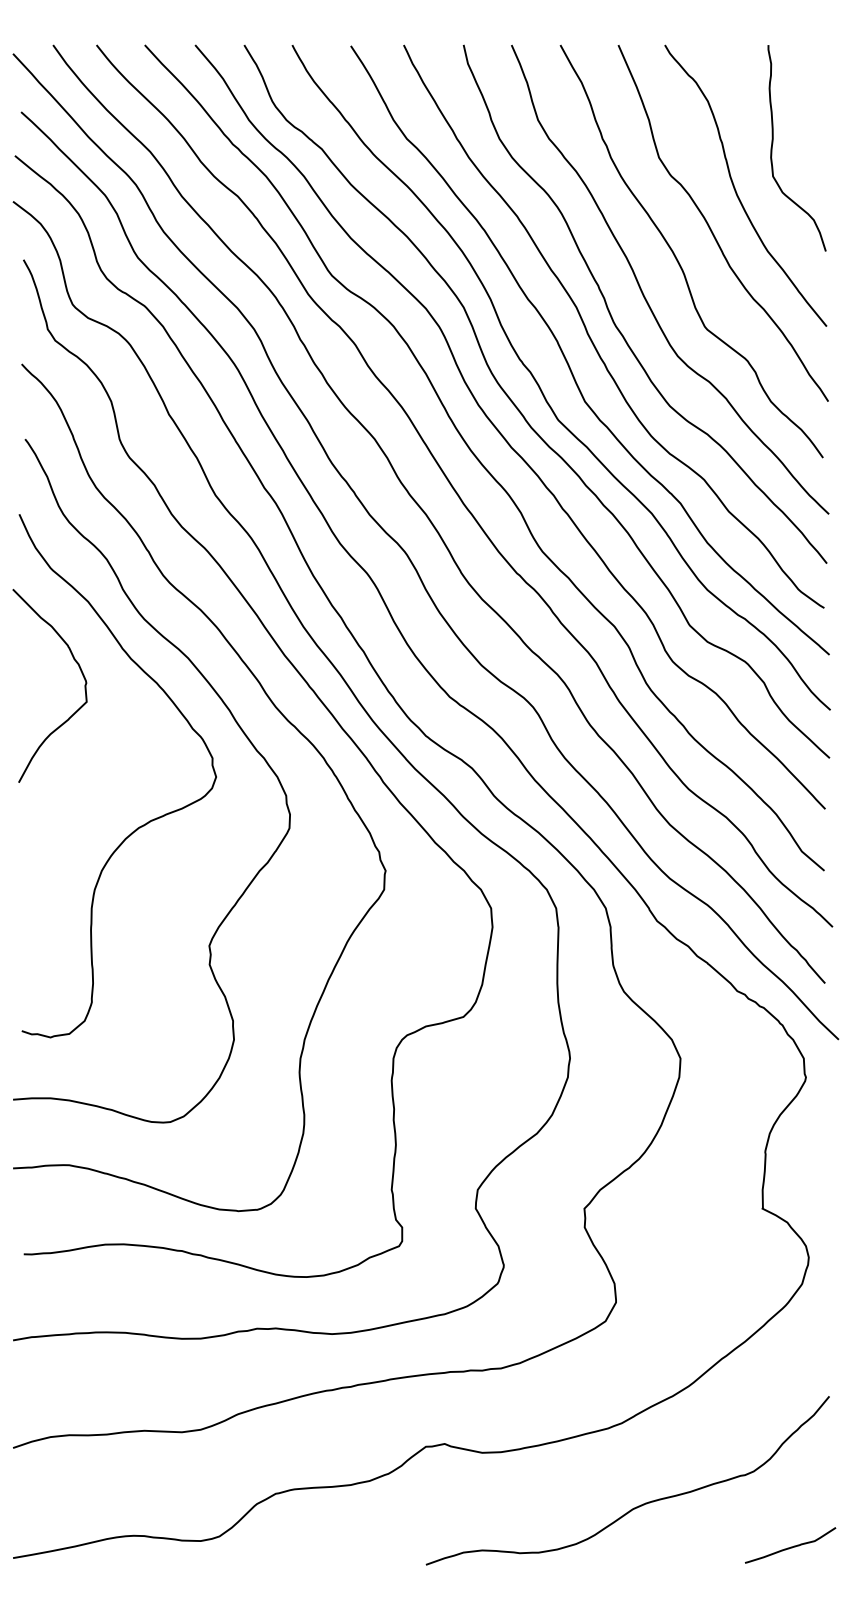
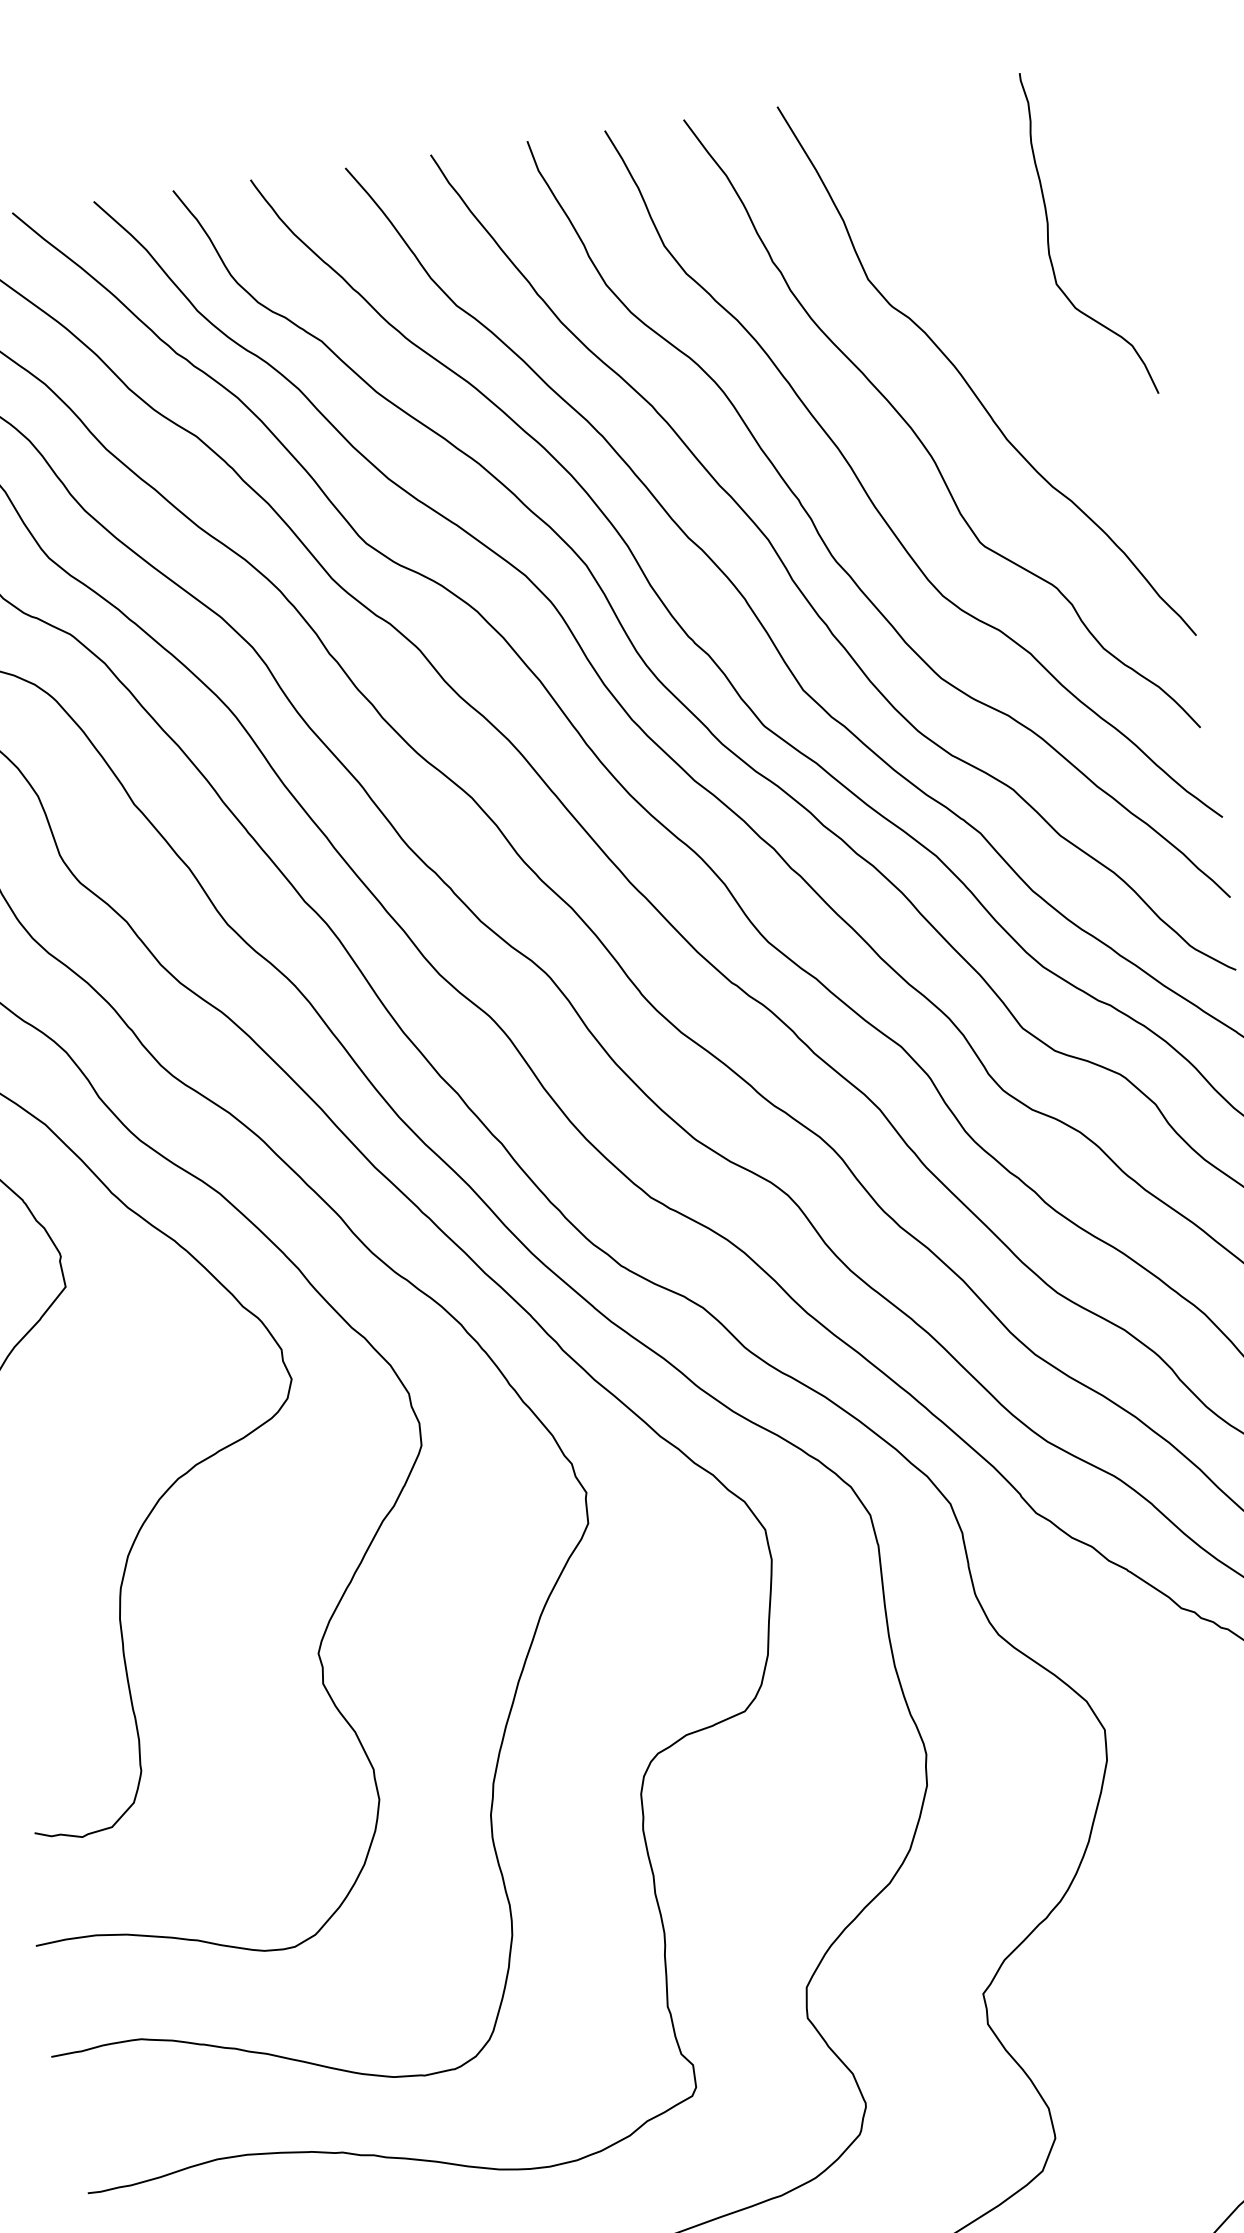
curve: (735, 187) -> (998, 310), removed

